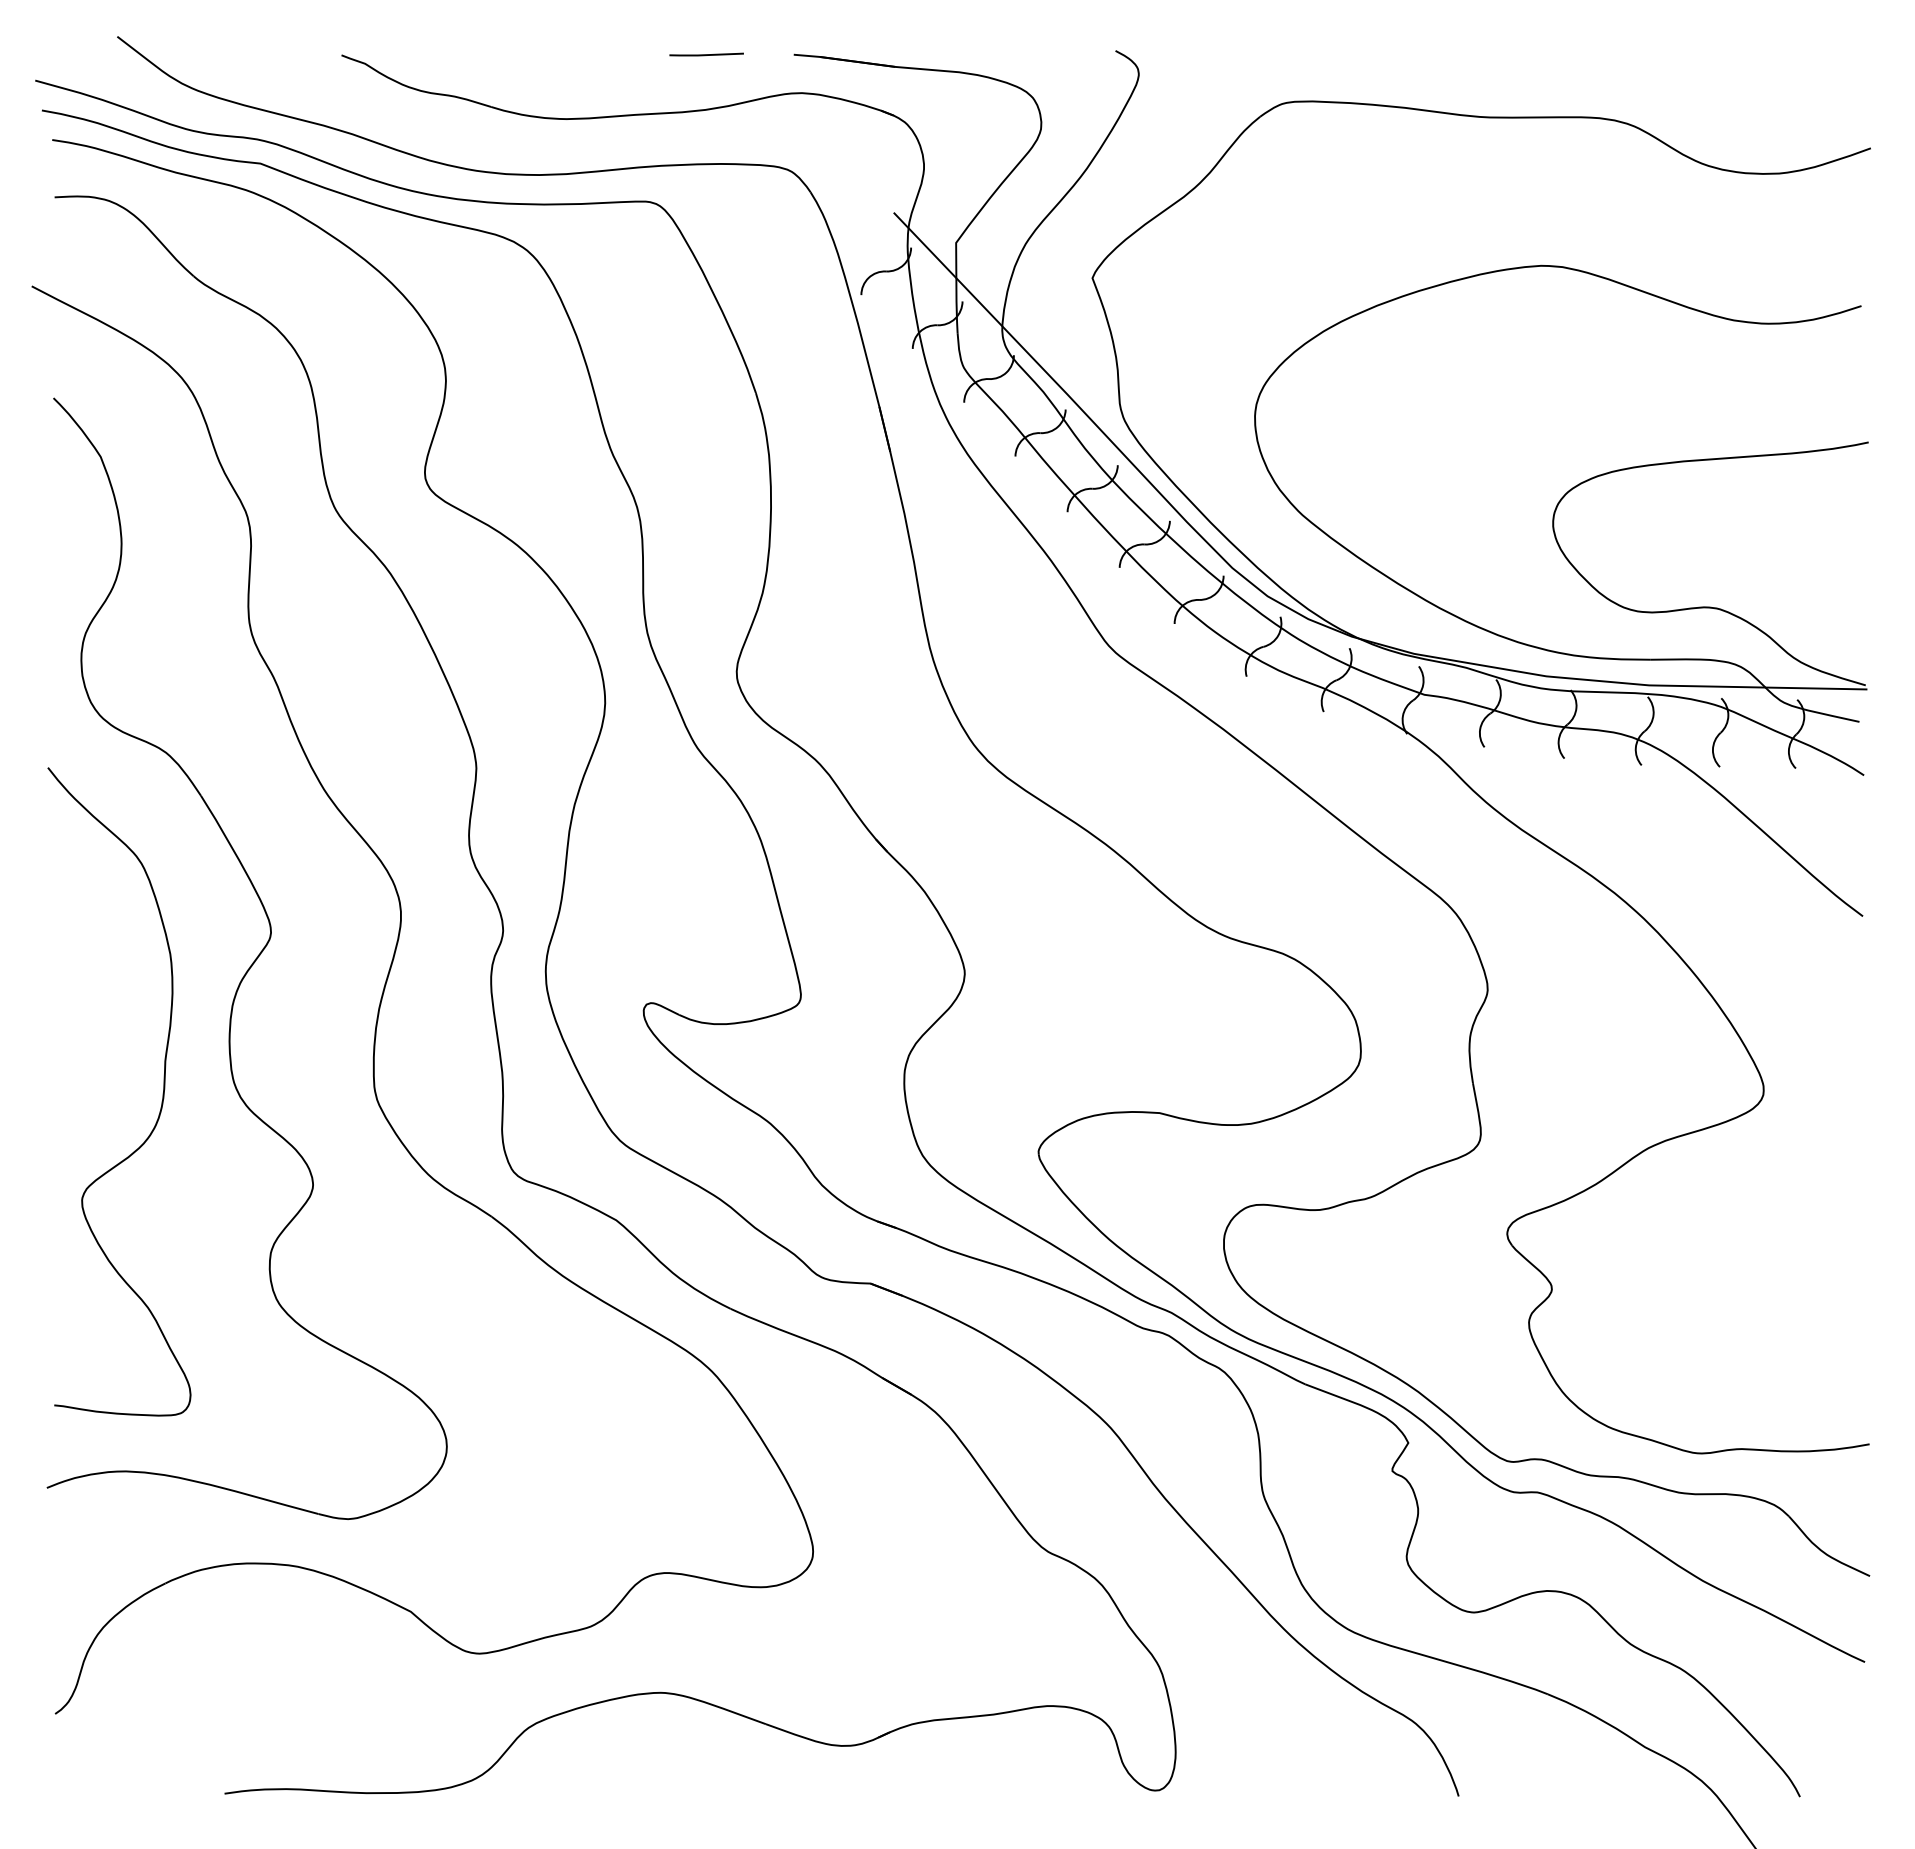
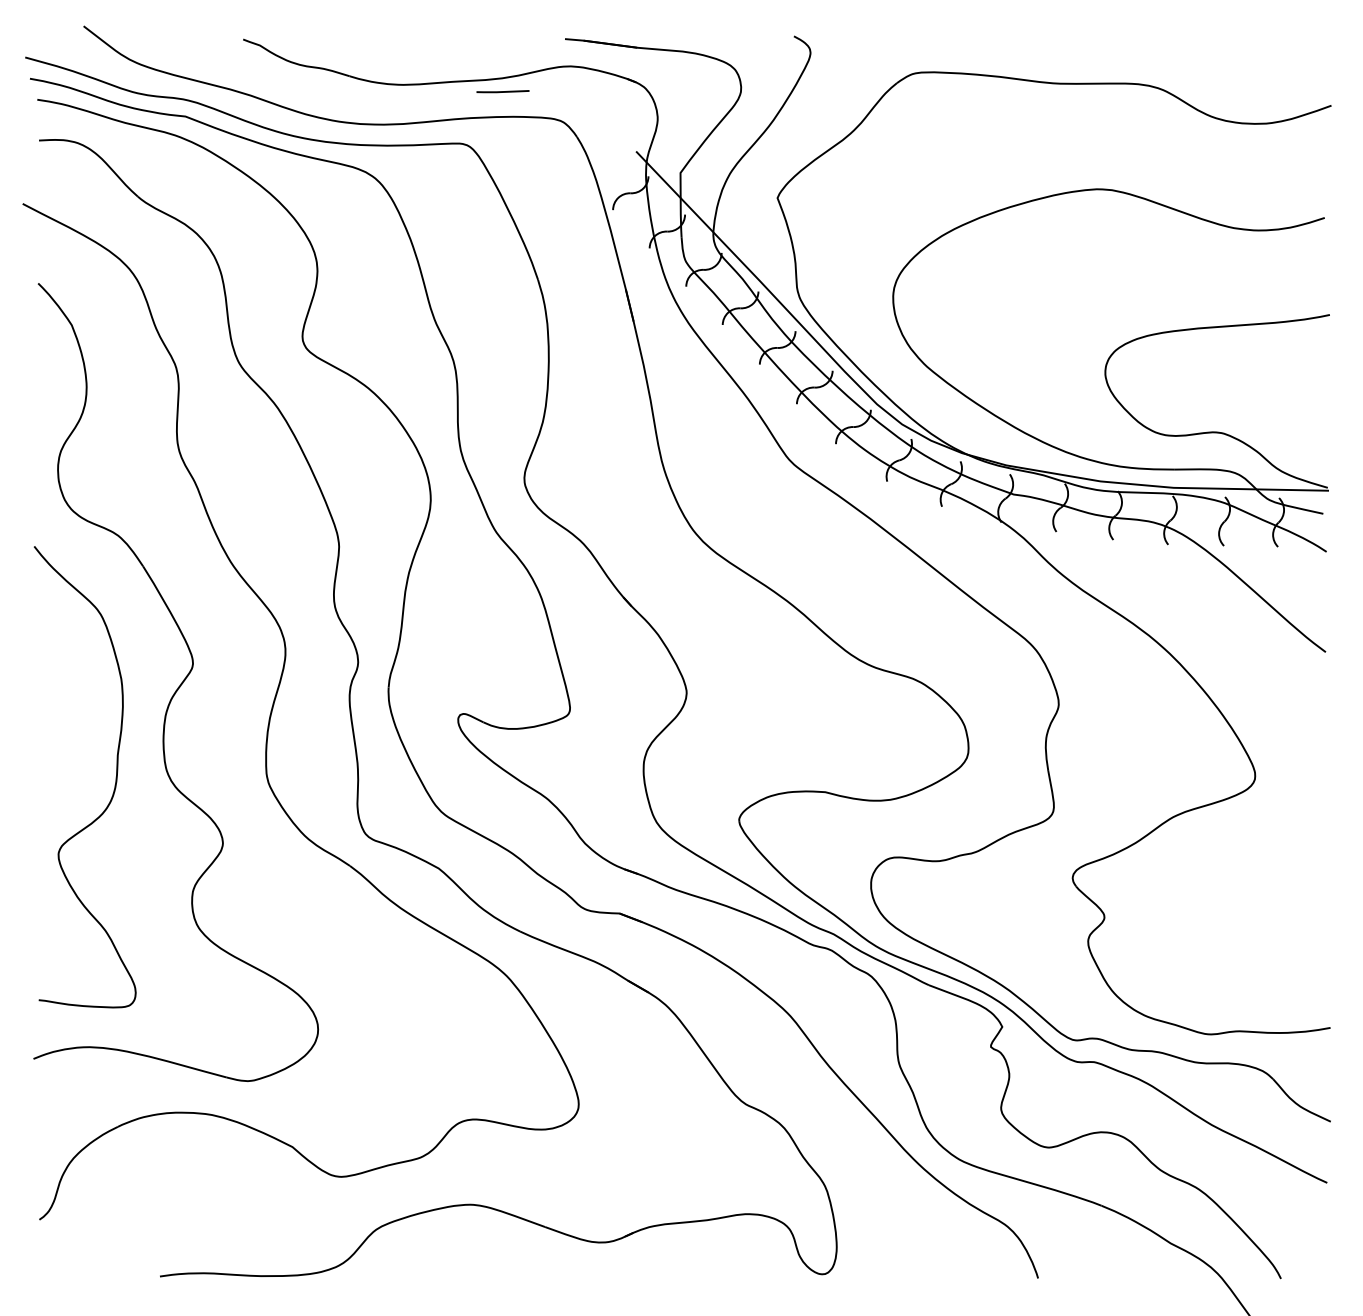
line: (706, 54) -> (502, 91), moved

